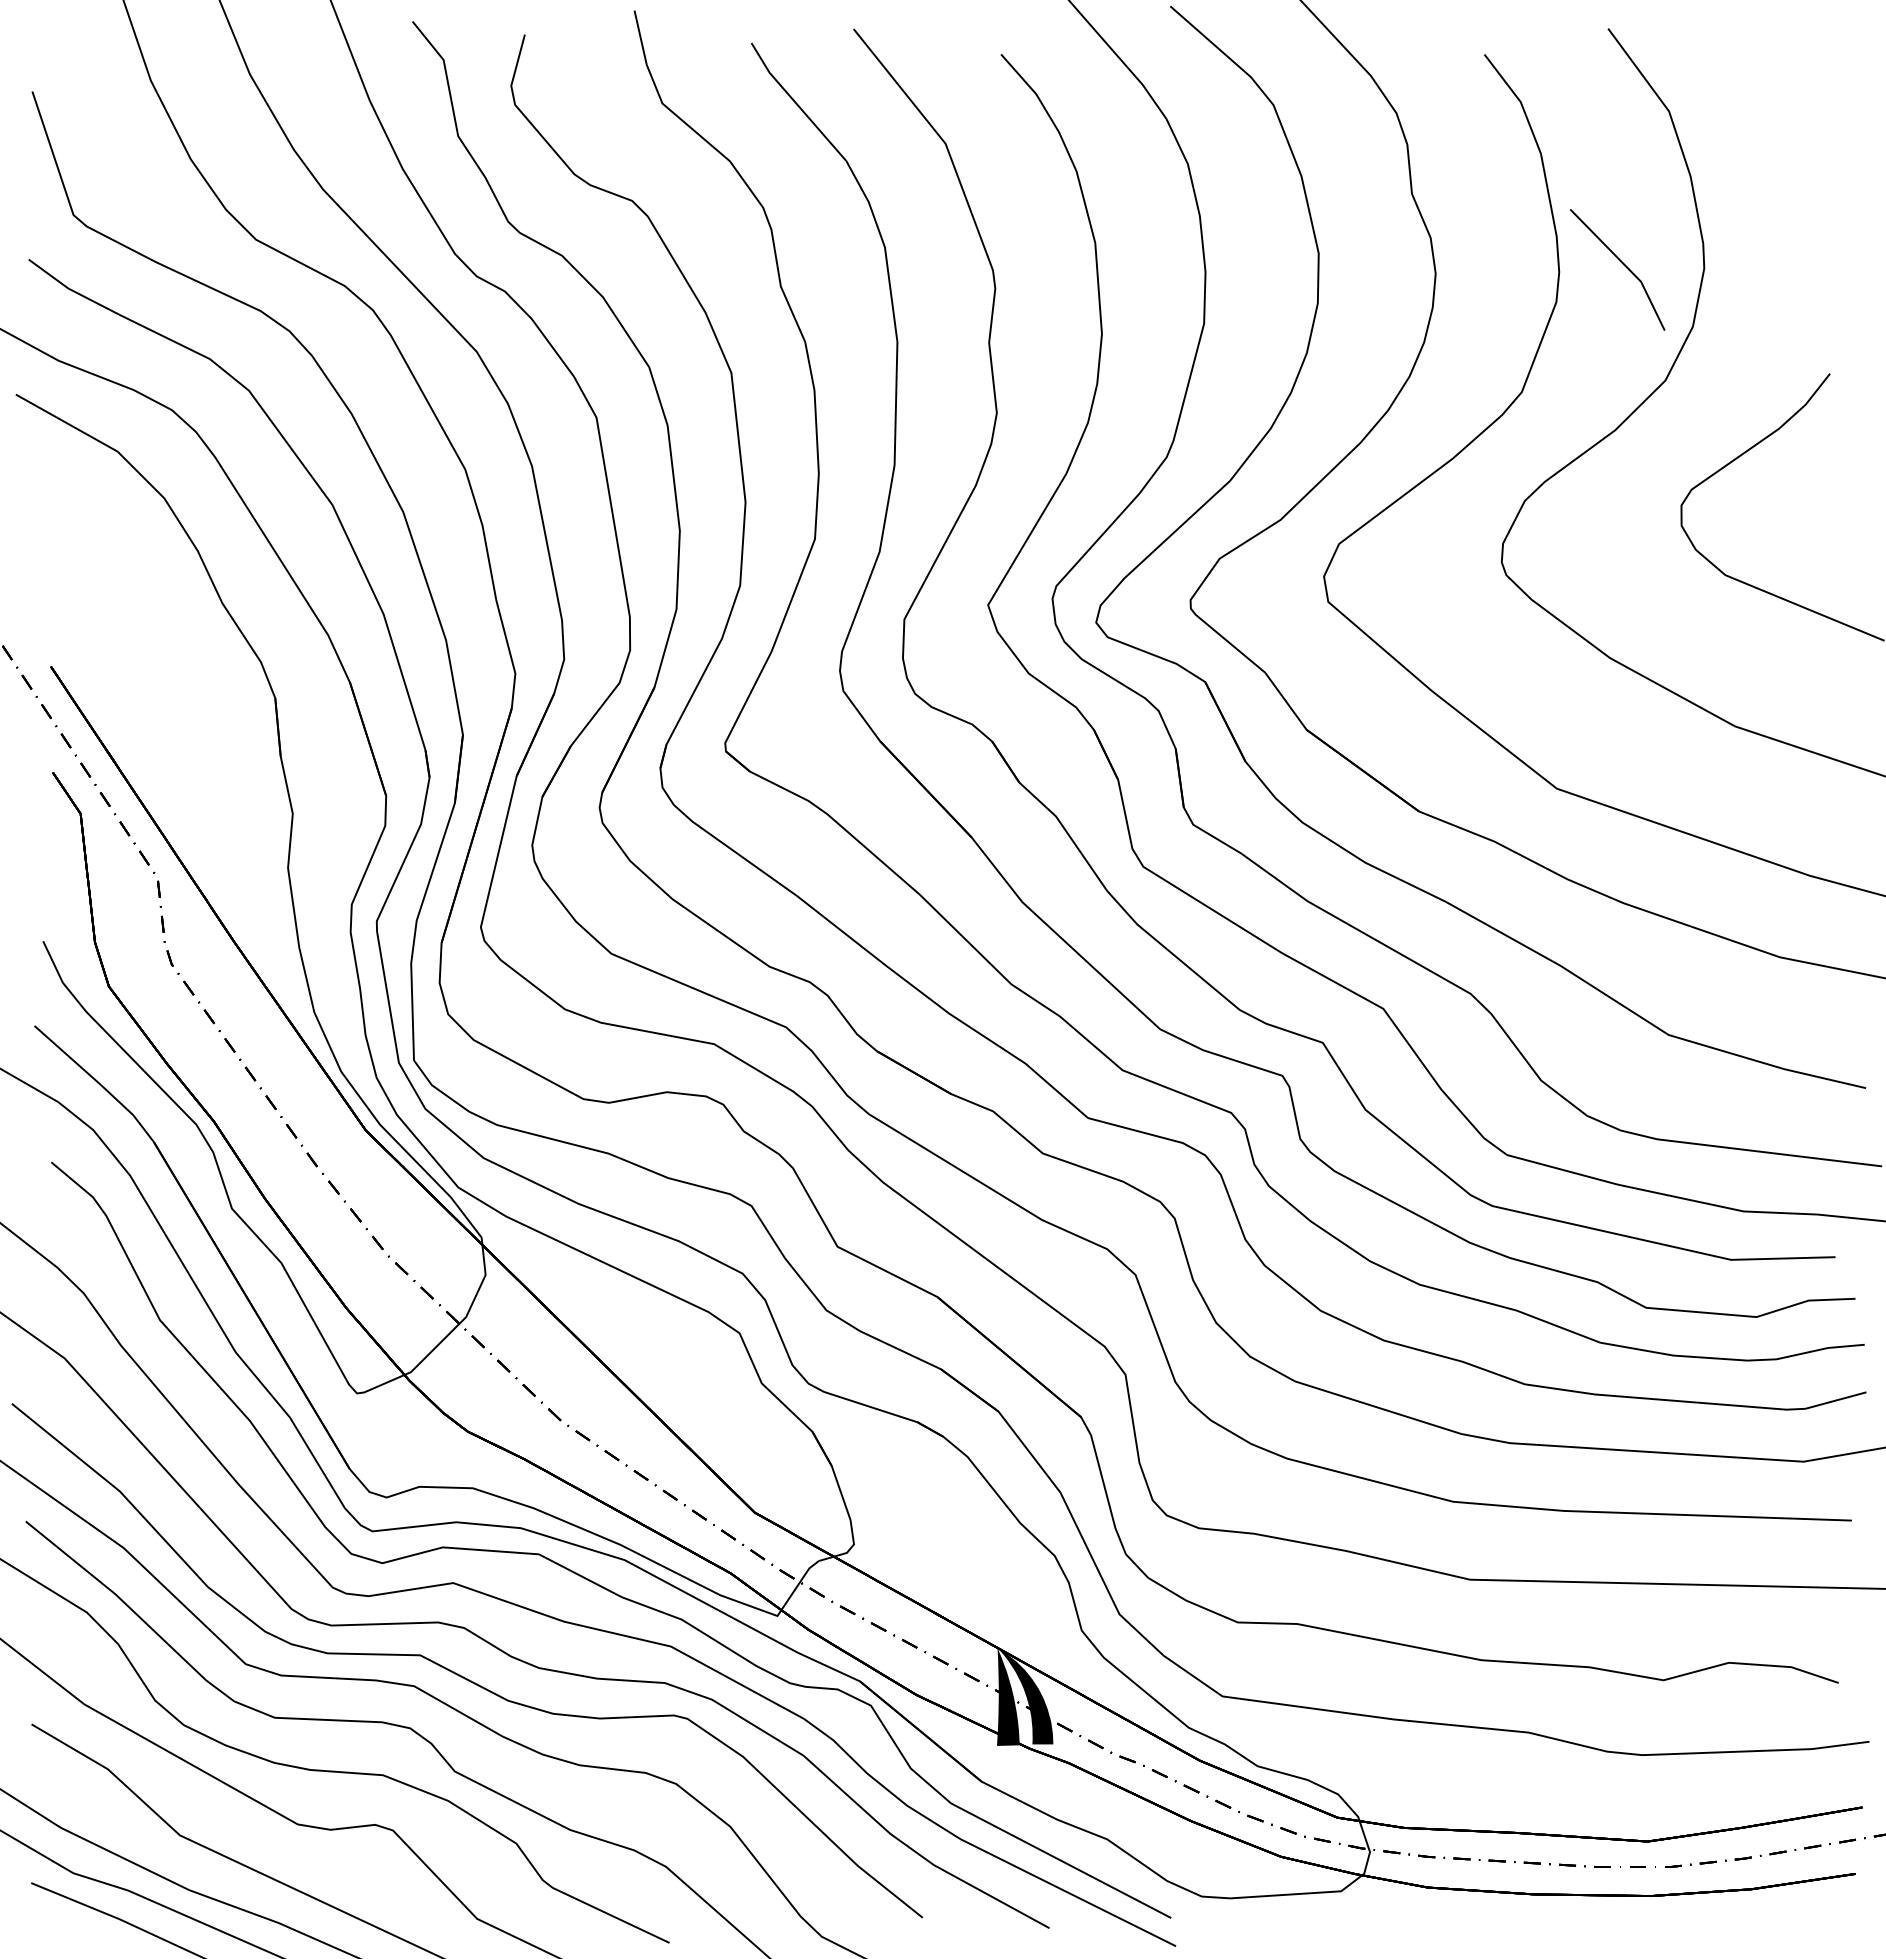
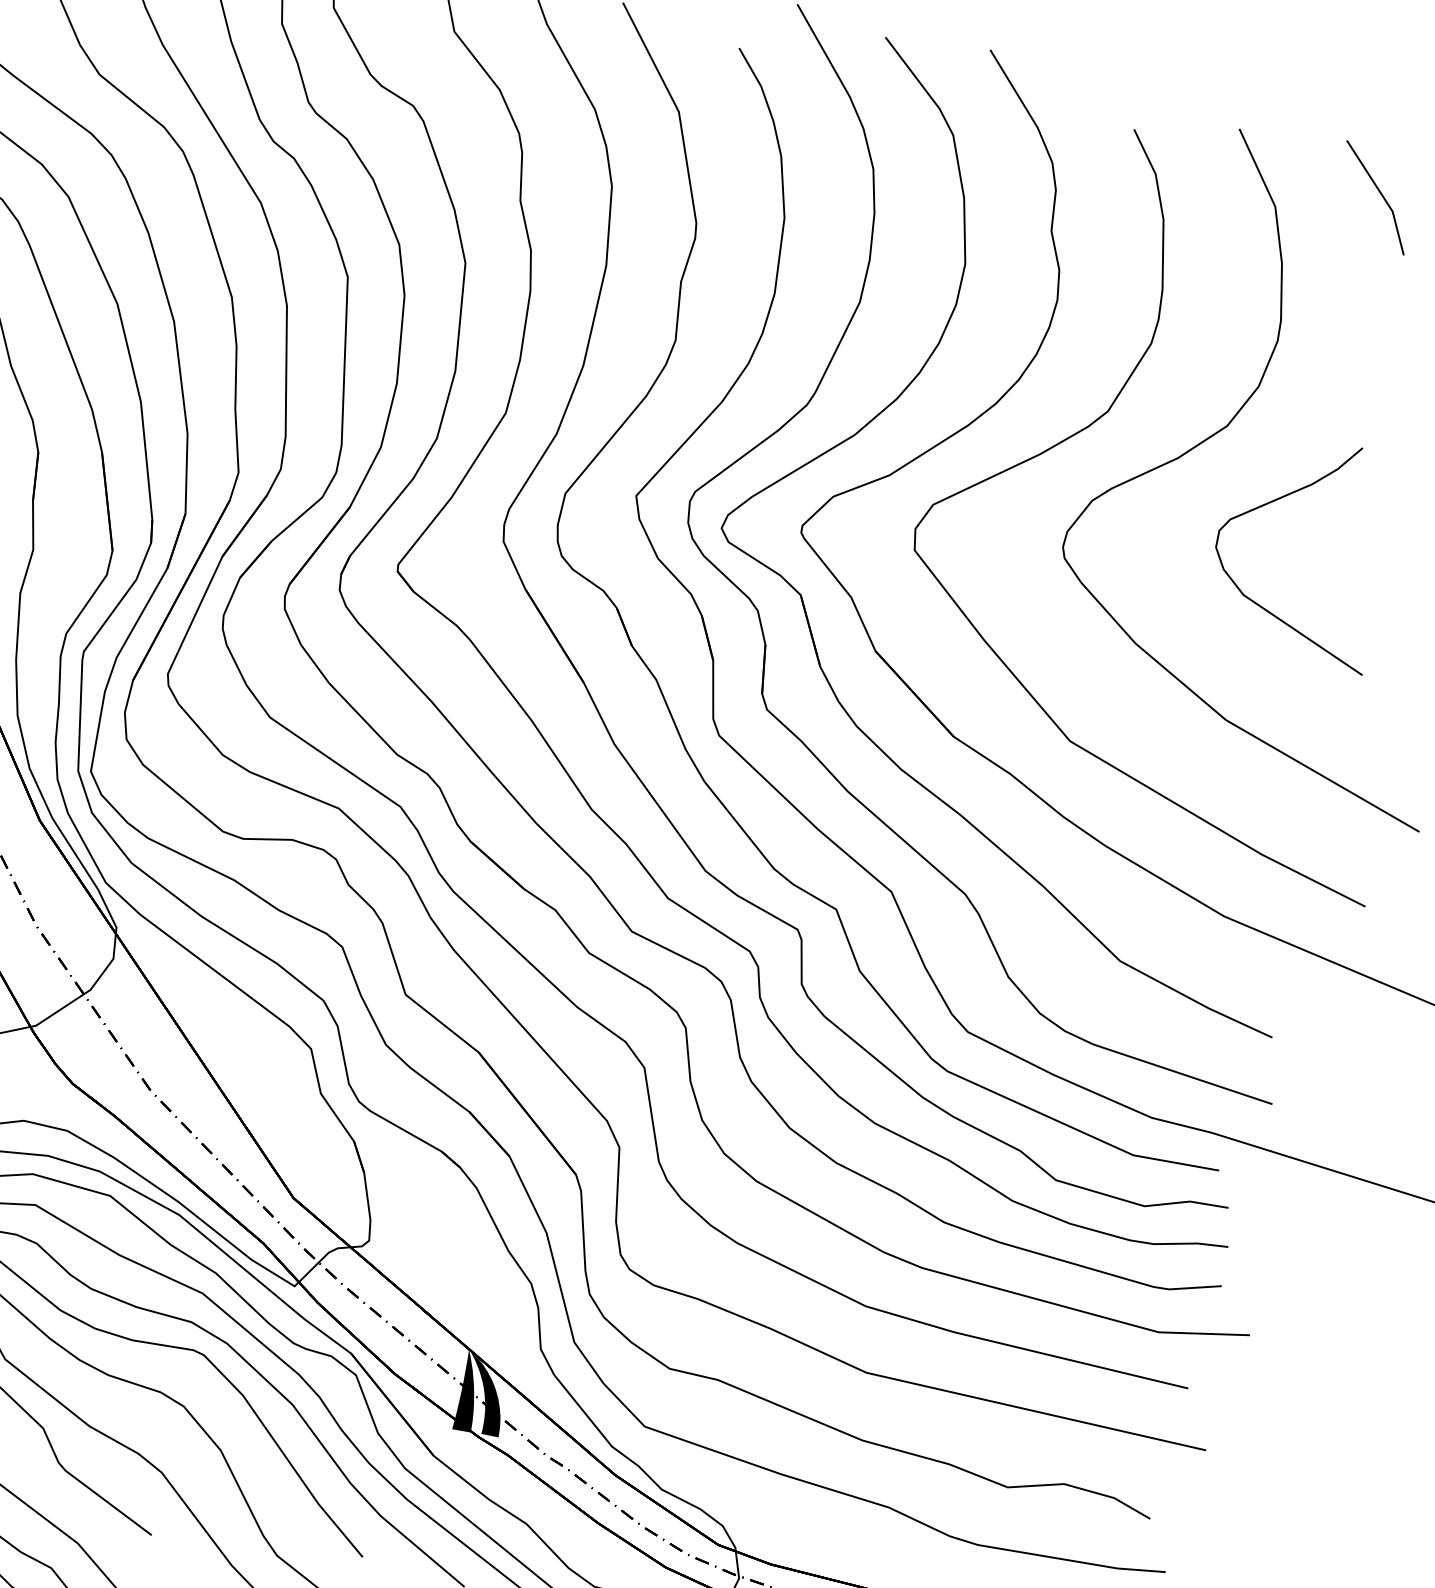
line: (1622, 264) -> (1380, 194), moved

